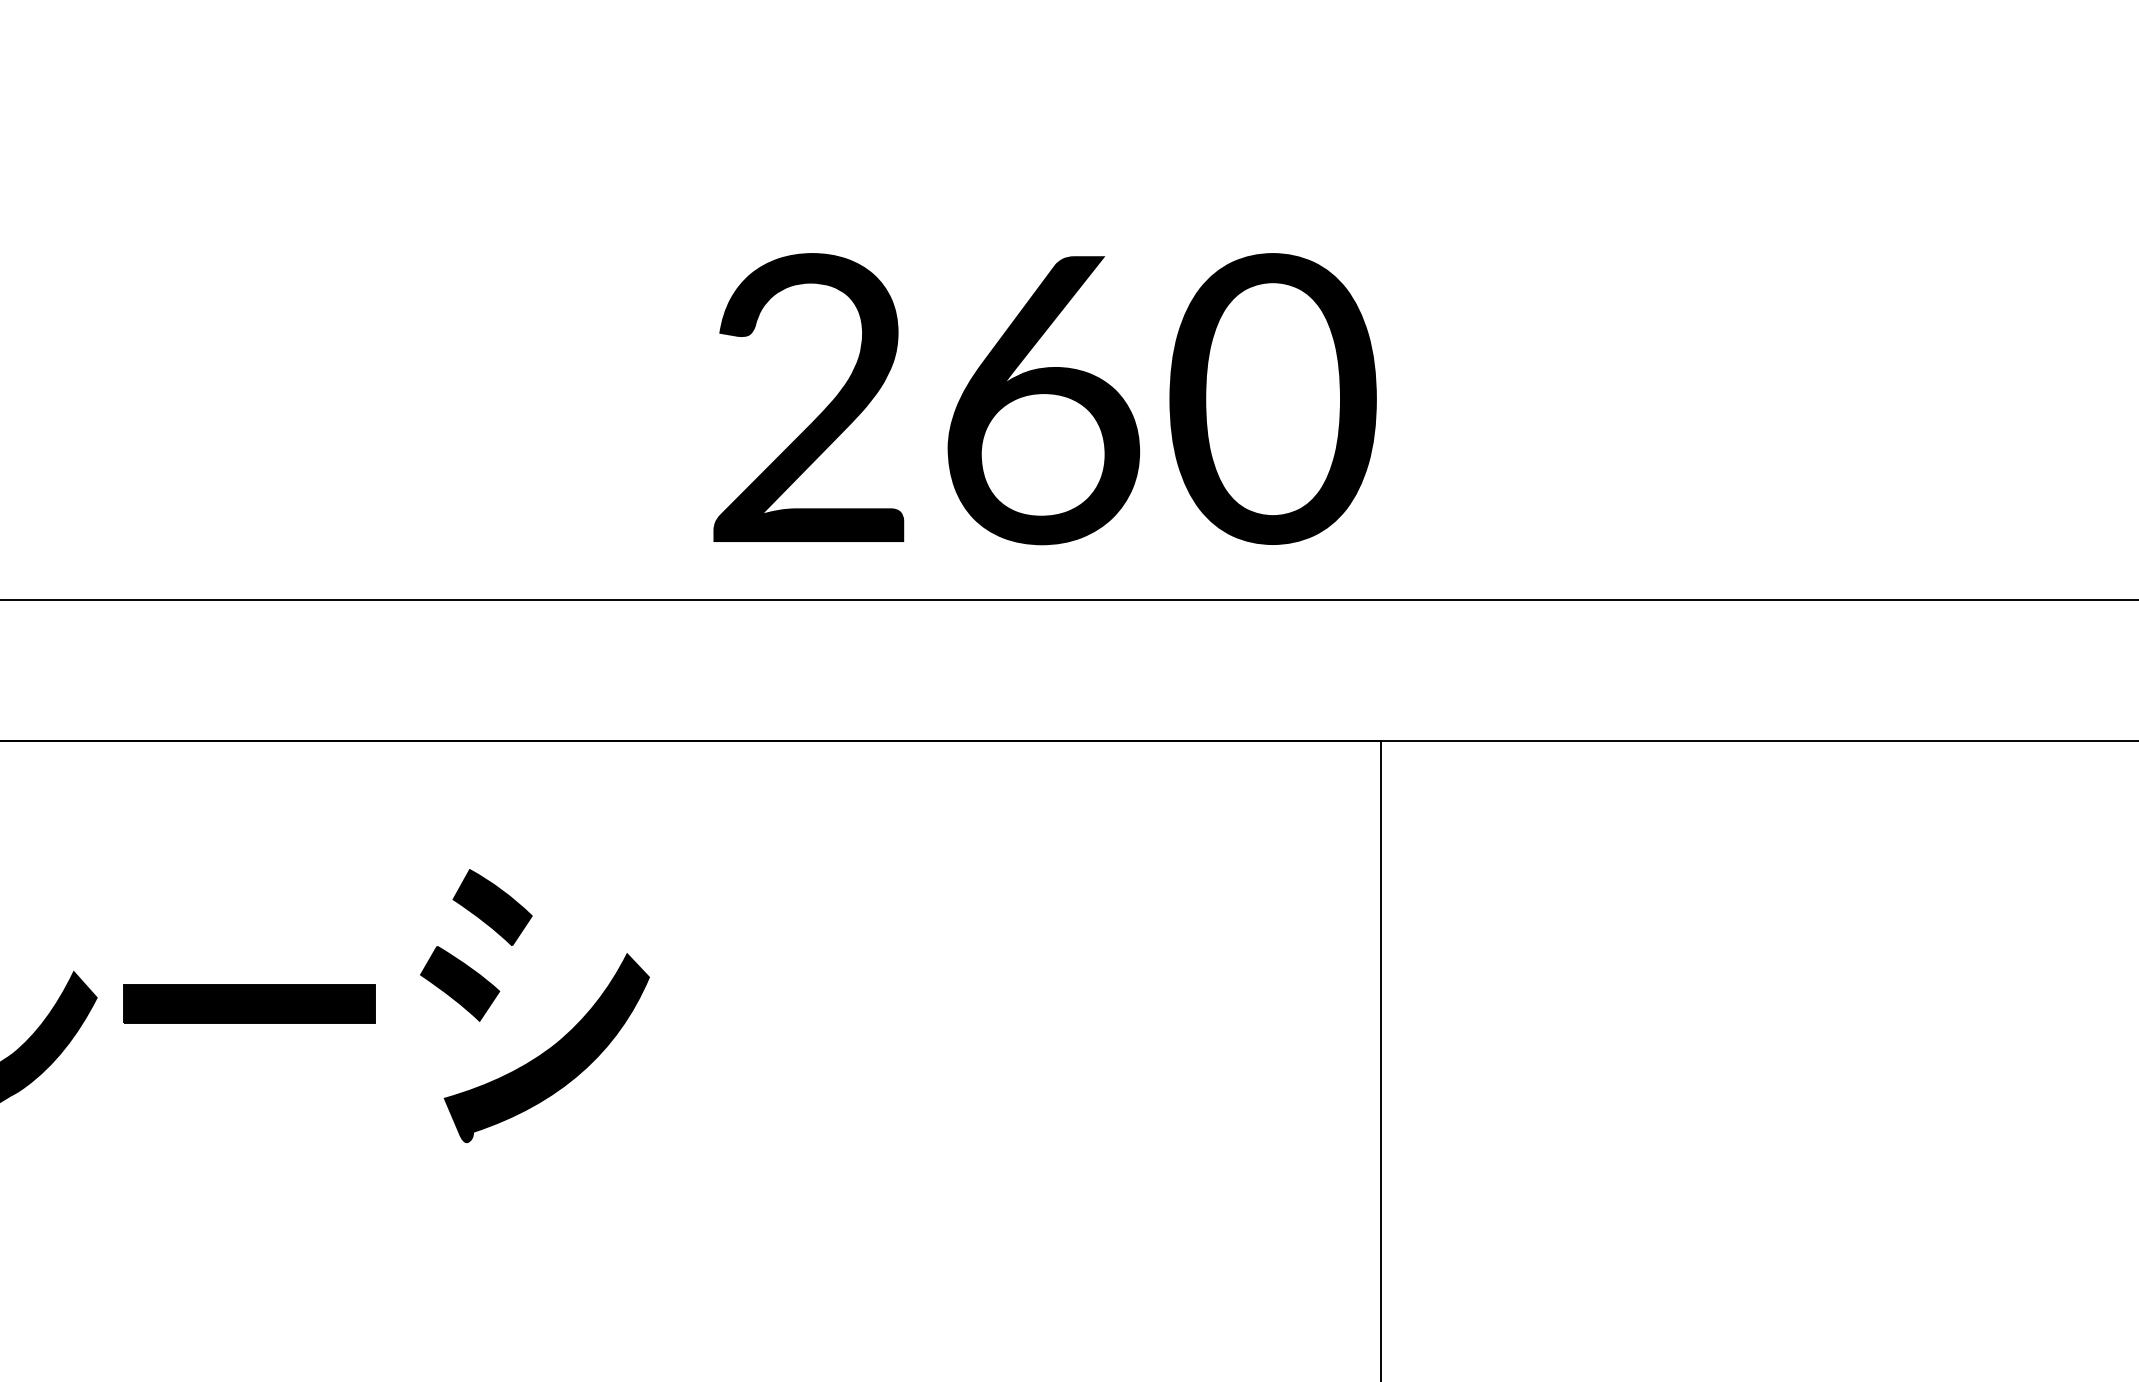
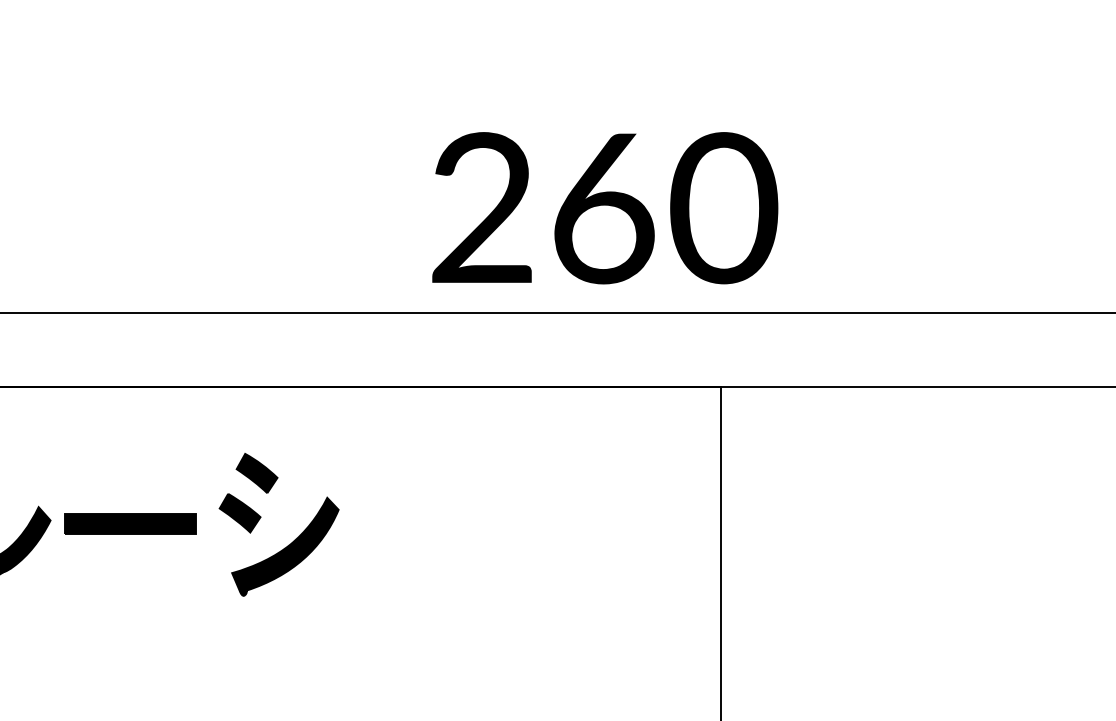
text: (1045, 399) -> (605, 208), moved

